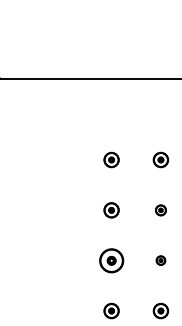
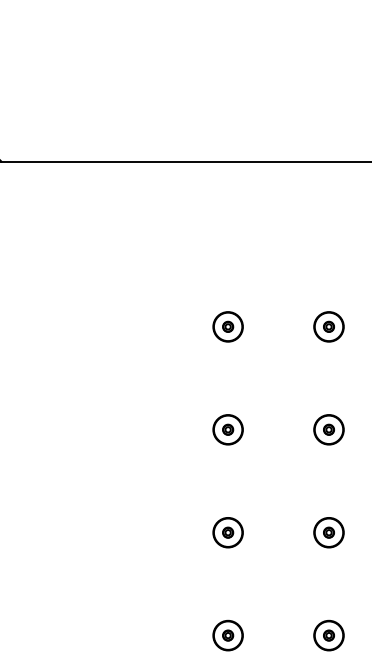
part: (160, 210) -> (328, 430), size x1.43
part: (111, 260) -> (227, 532), size x0.62
part: (160, 260) -> (328, 532), size x1.67

